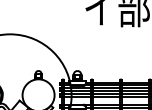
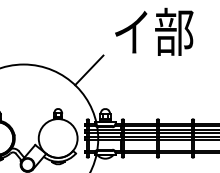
line: (64, 39) -> (89, 70), added

